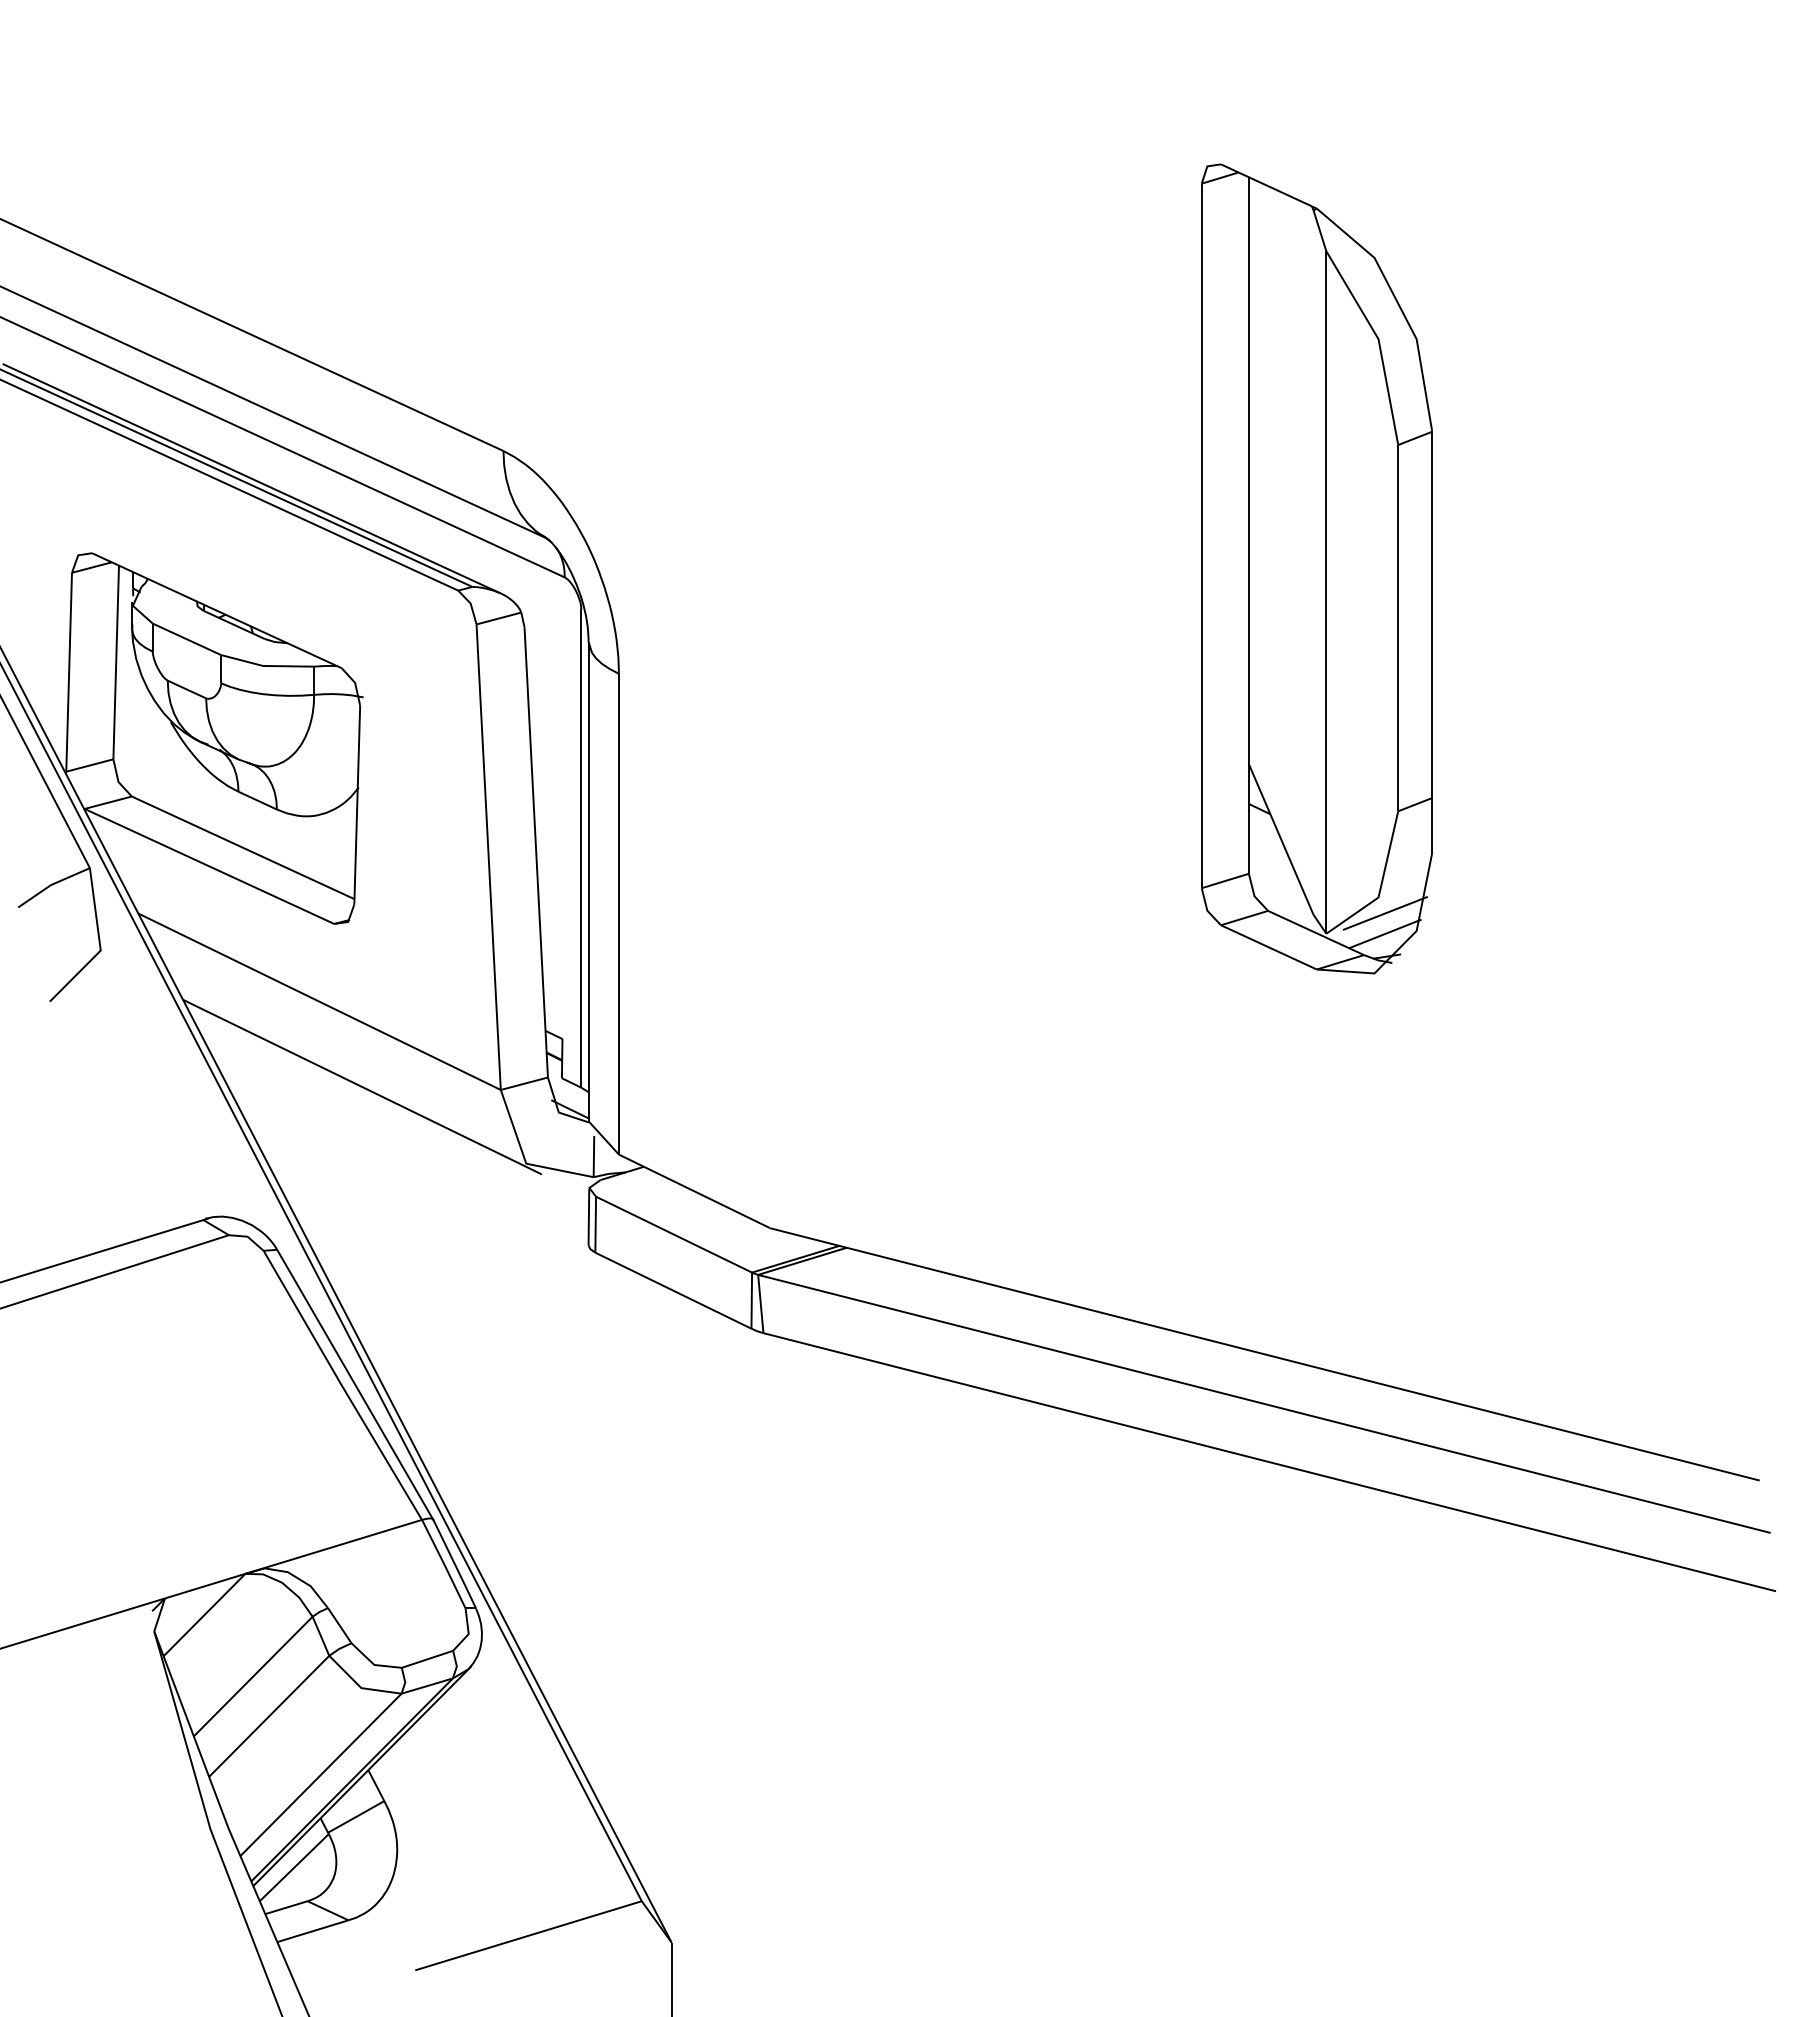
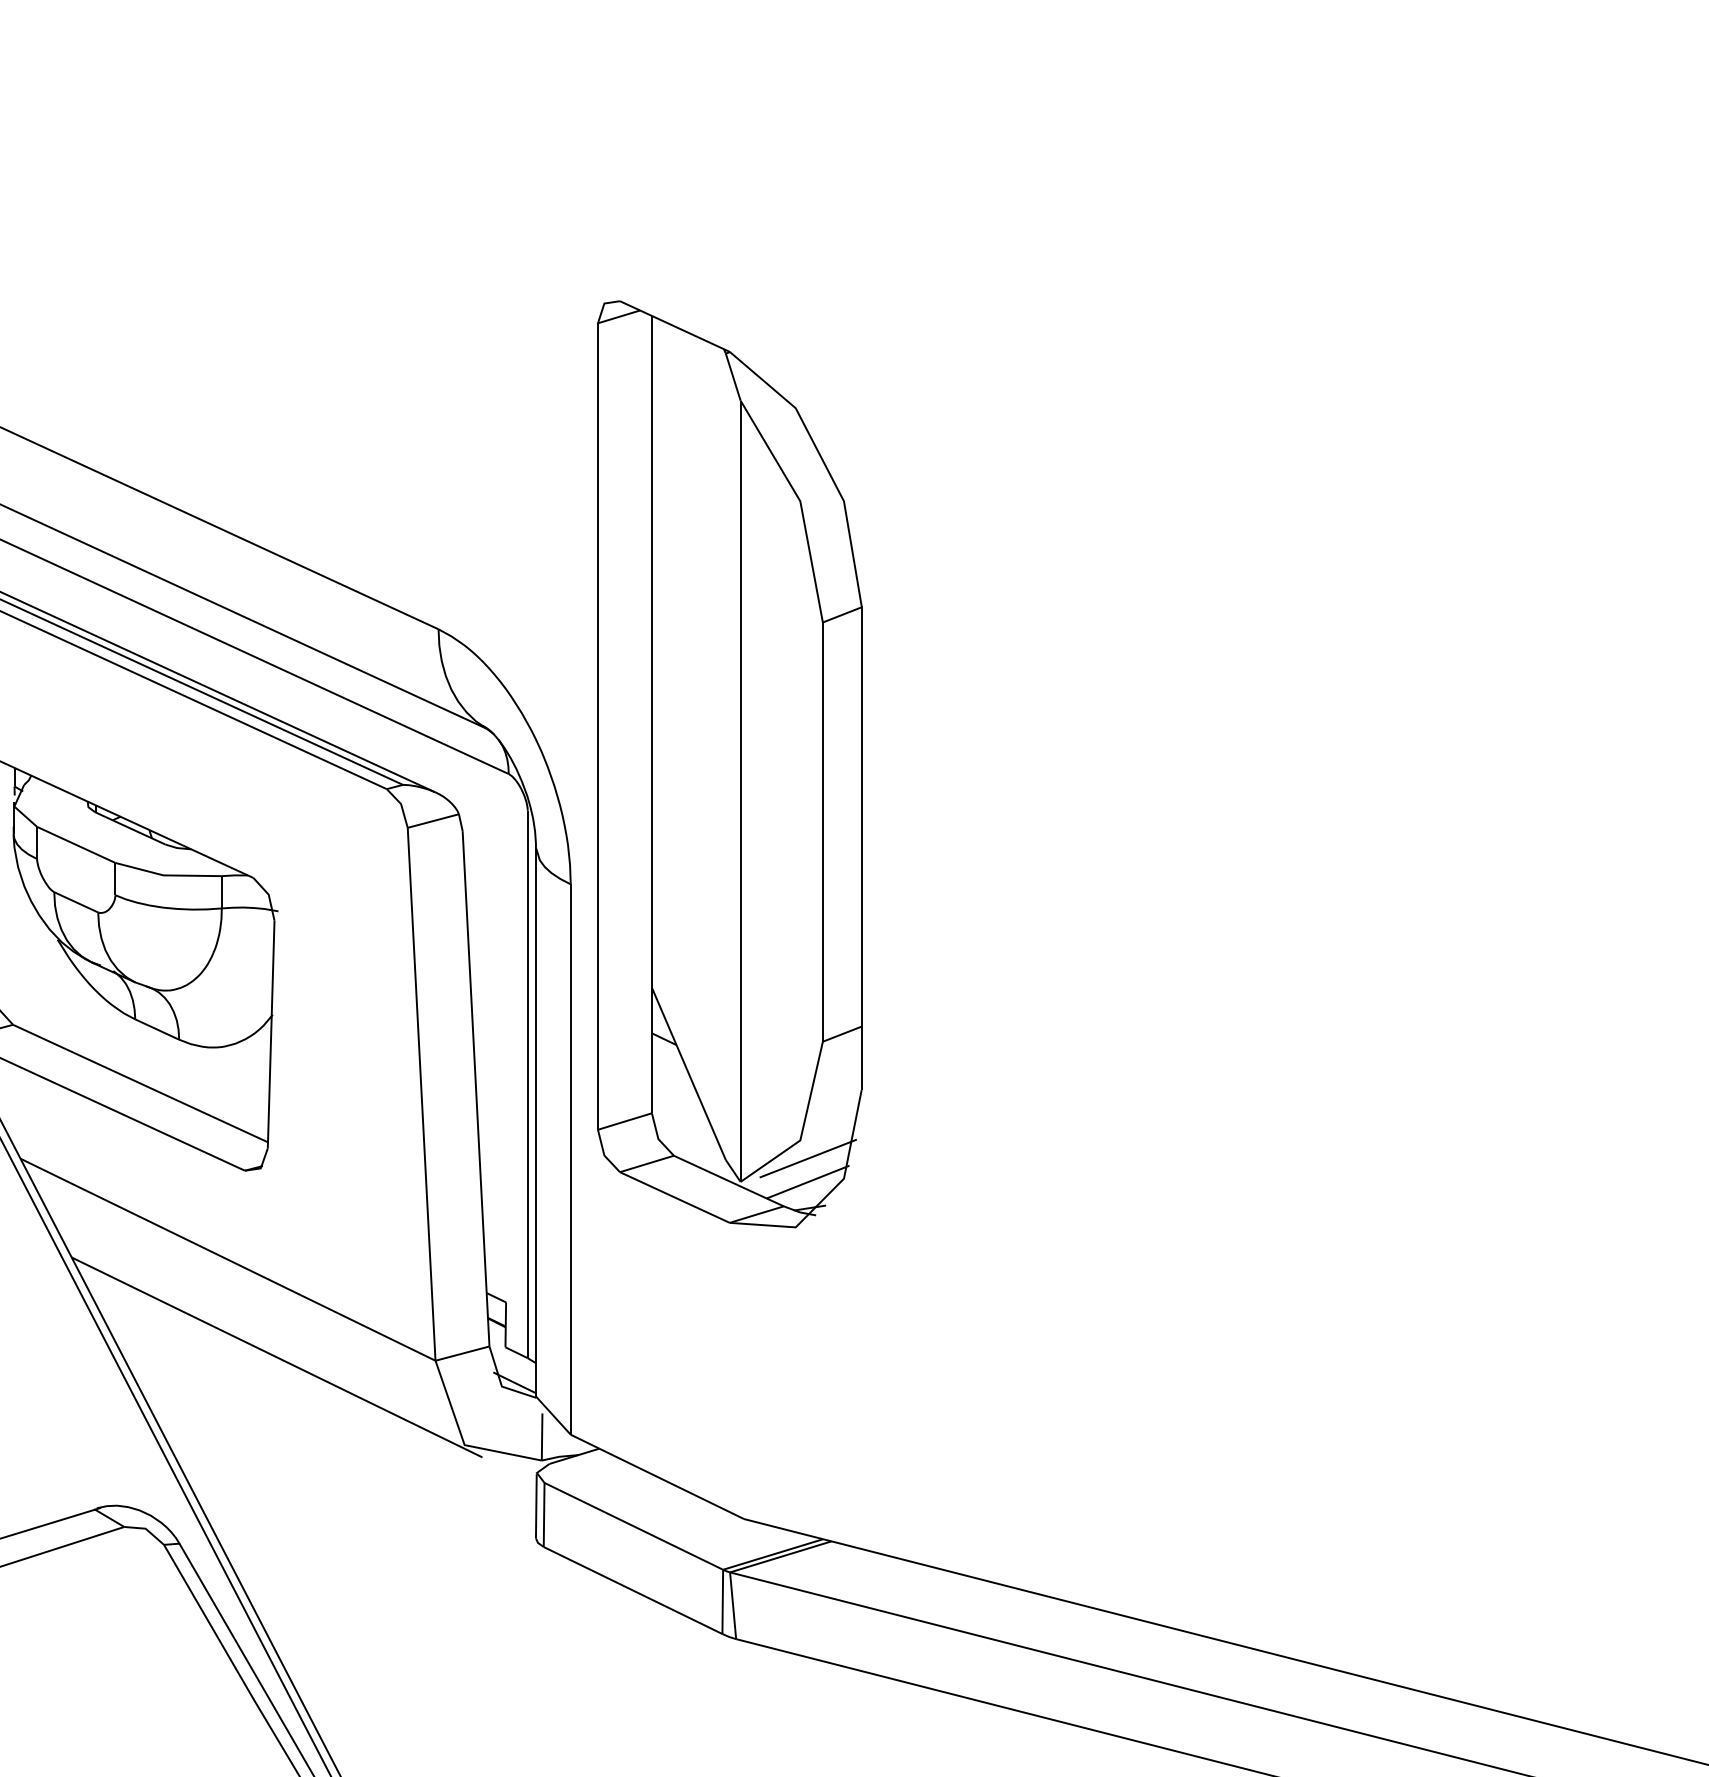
part: (1316, 568) -> (729, 763), moved

